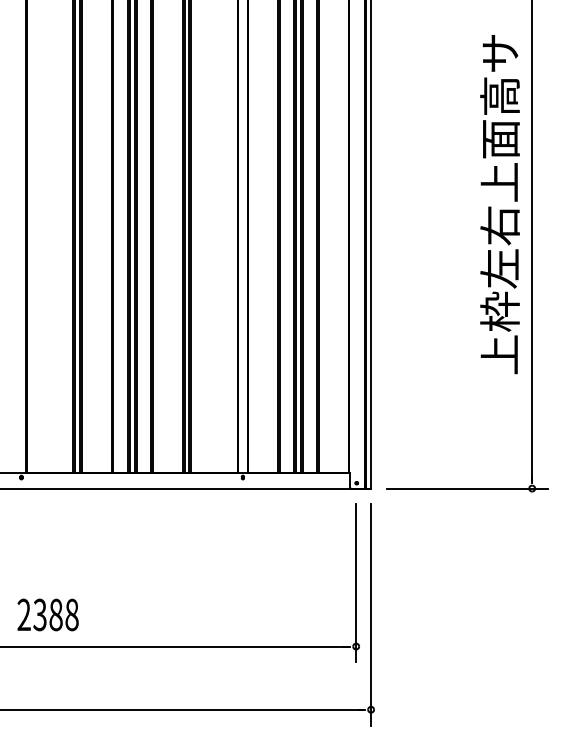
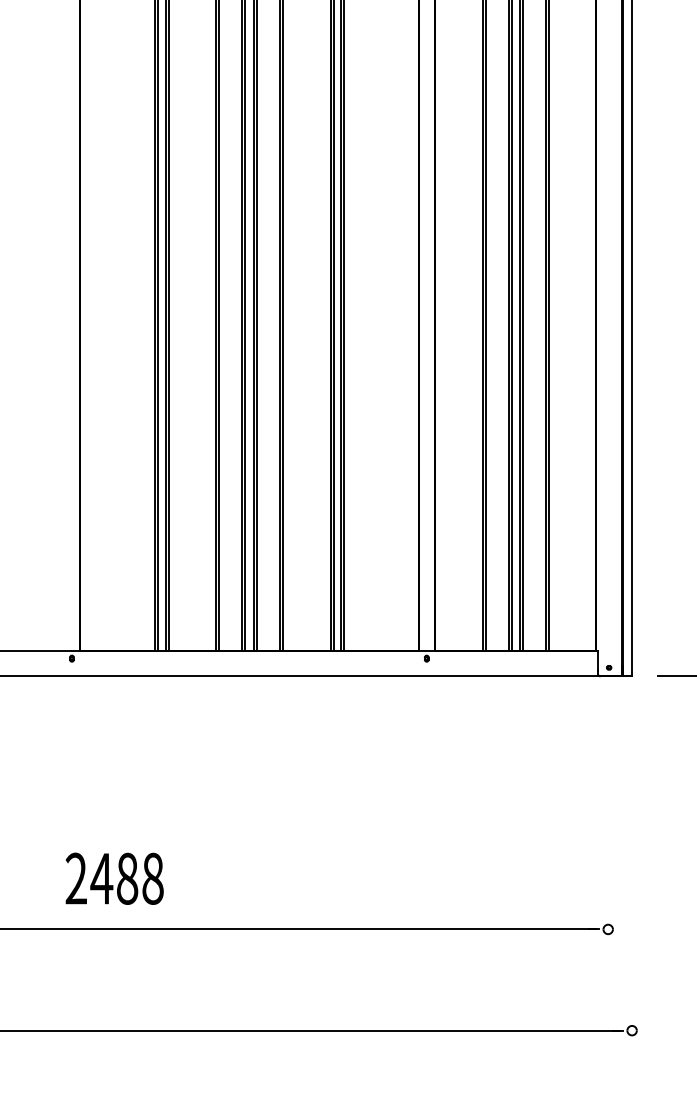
line: (356, 583) -> (608, 828), removed
text: (39, 614) -> (100, 878), 2388 -> 2488
line: (371, 614) -> (632, 878), removed

